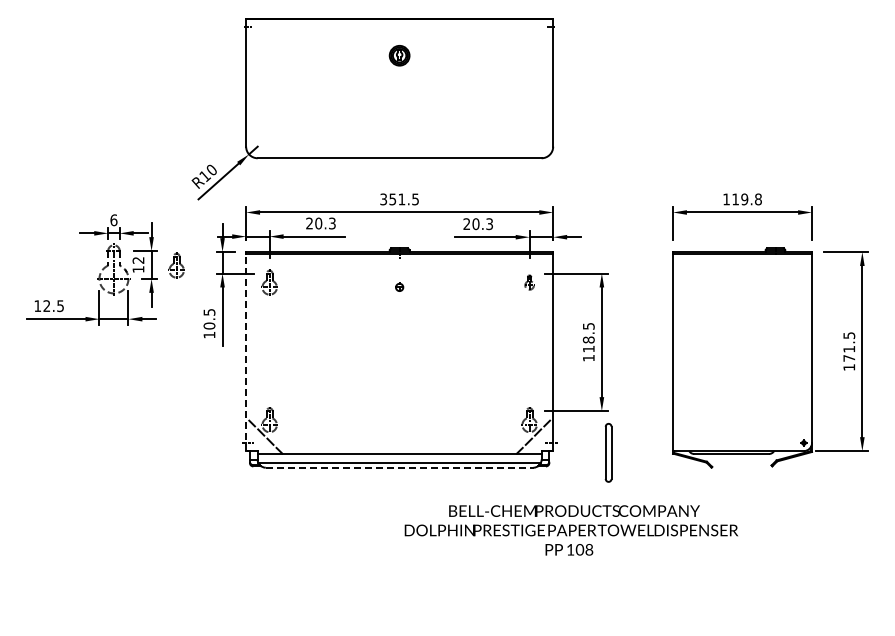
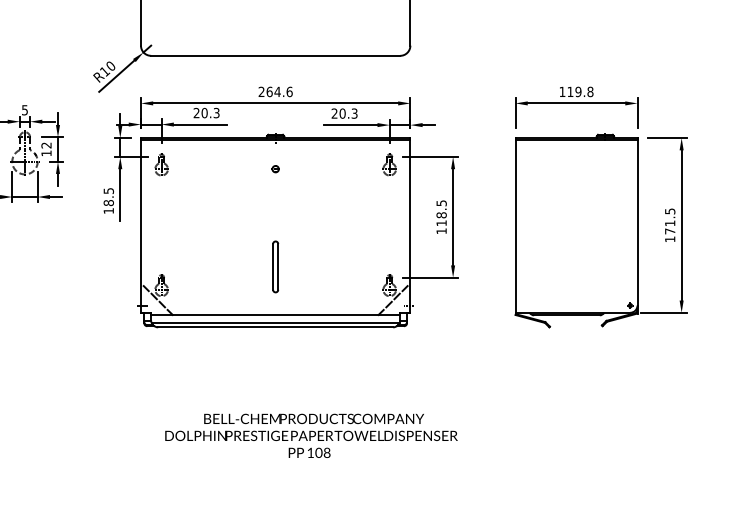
text: (399, 199) -> (275, 92), 351.5 -> 264.6
text: (113, 220) -> (24, 110), 6 -> 5
part: (176, 265) -> (79, 149), removed
part: (529, 282) -> (389, 164), size x1.67
text: (209, 325) -> (108, 202), 10.5 -> 18.5
line: (246, 352) -> (141, 226), dashed -> solid
part: (608, 452) -> (275, 266), moved
line: (399, 467) -> (275, 327), dashed -> solid
text: (570, 530) -> (310, 435), moved

